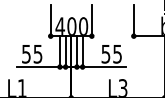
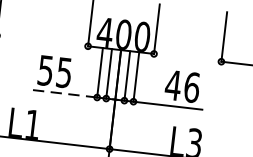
text: (111, 53) -> (182, 85), 55 -> 46
line: (38, 67) -> (62, 94), solid -> dashed

